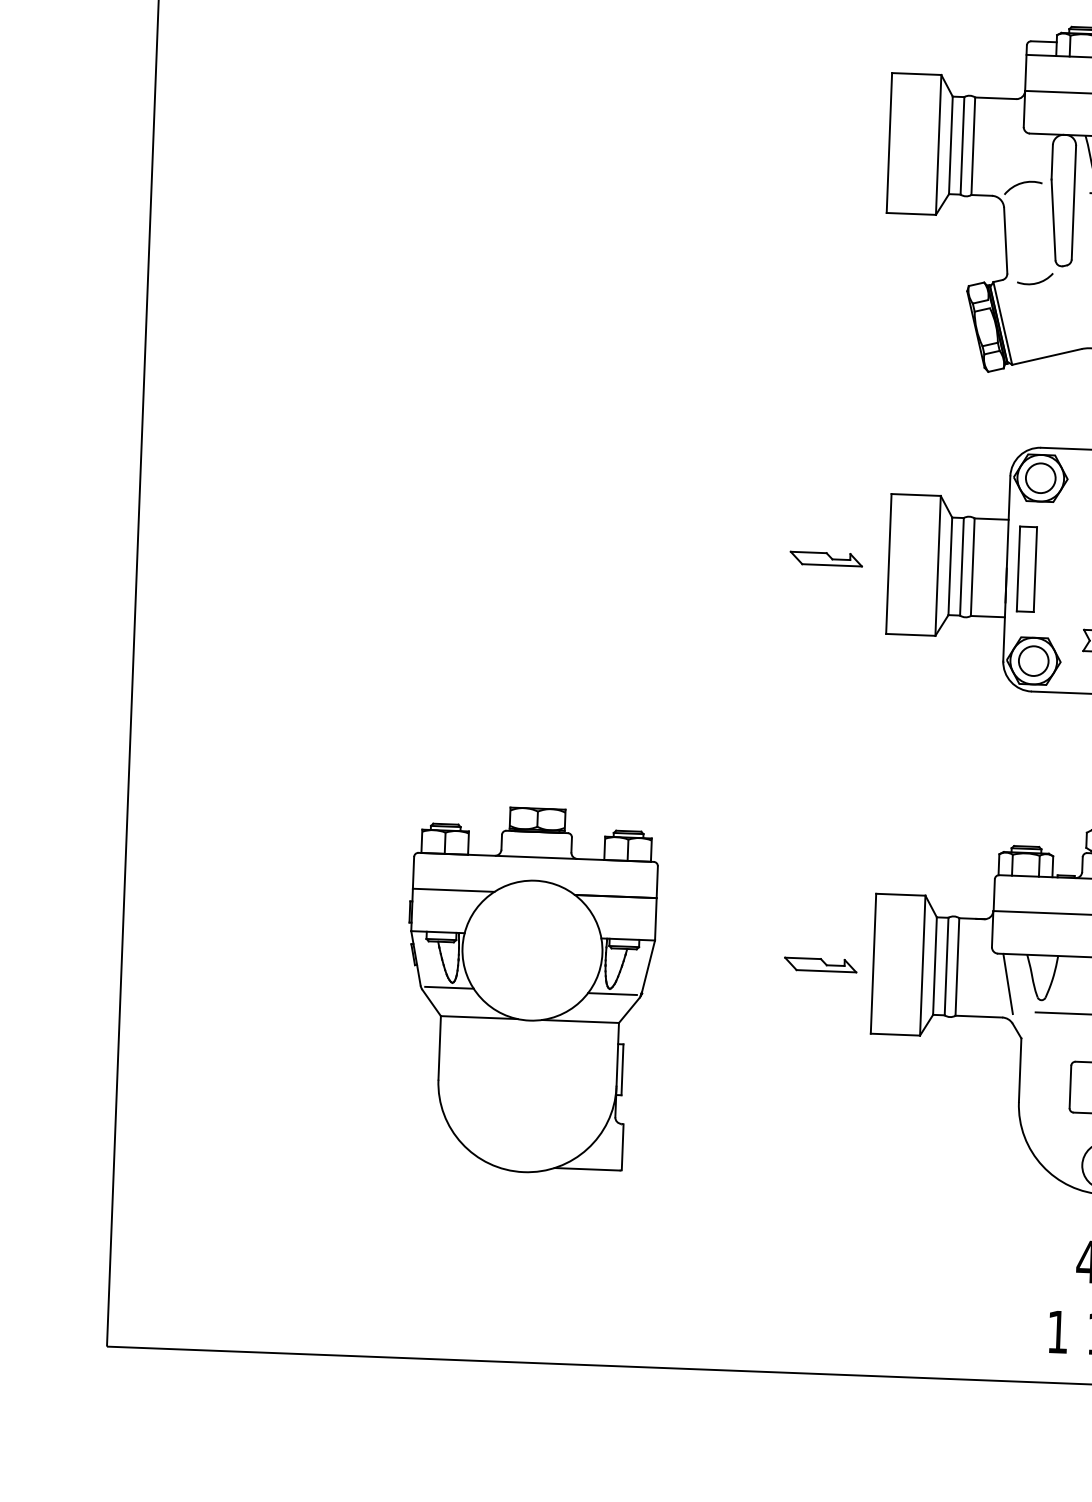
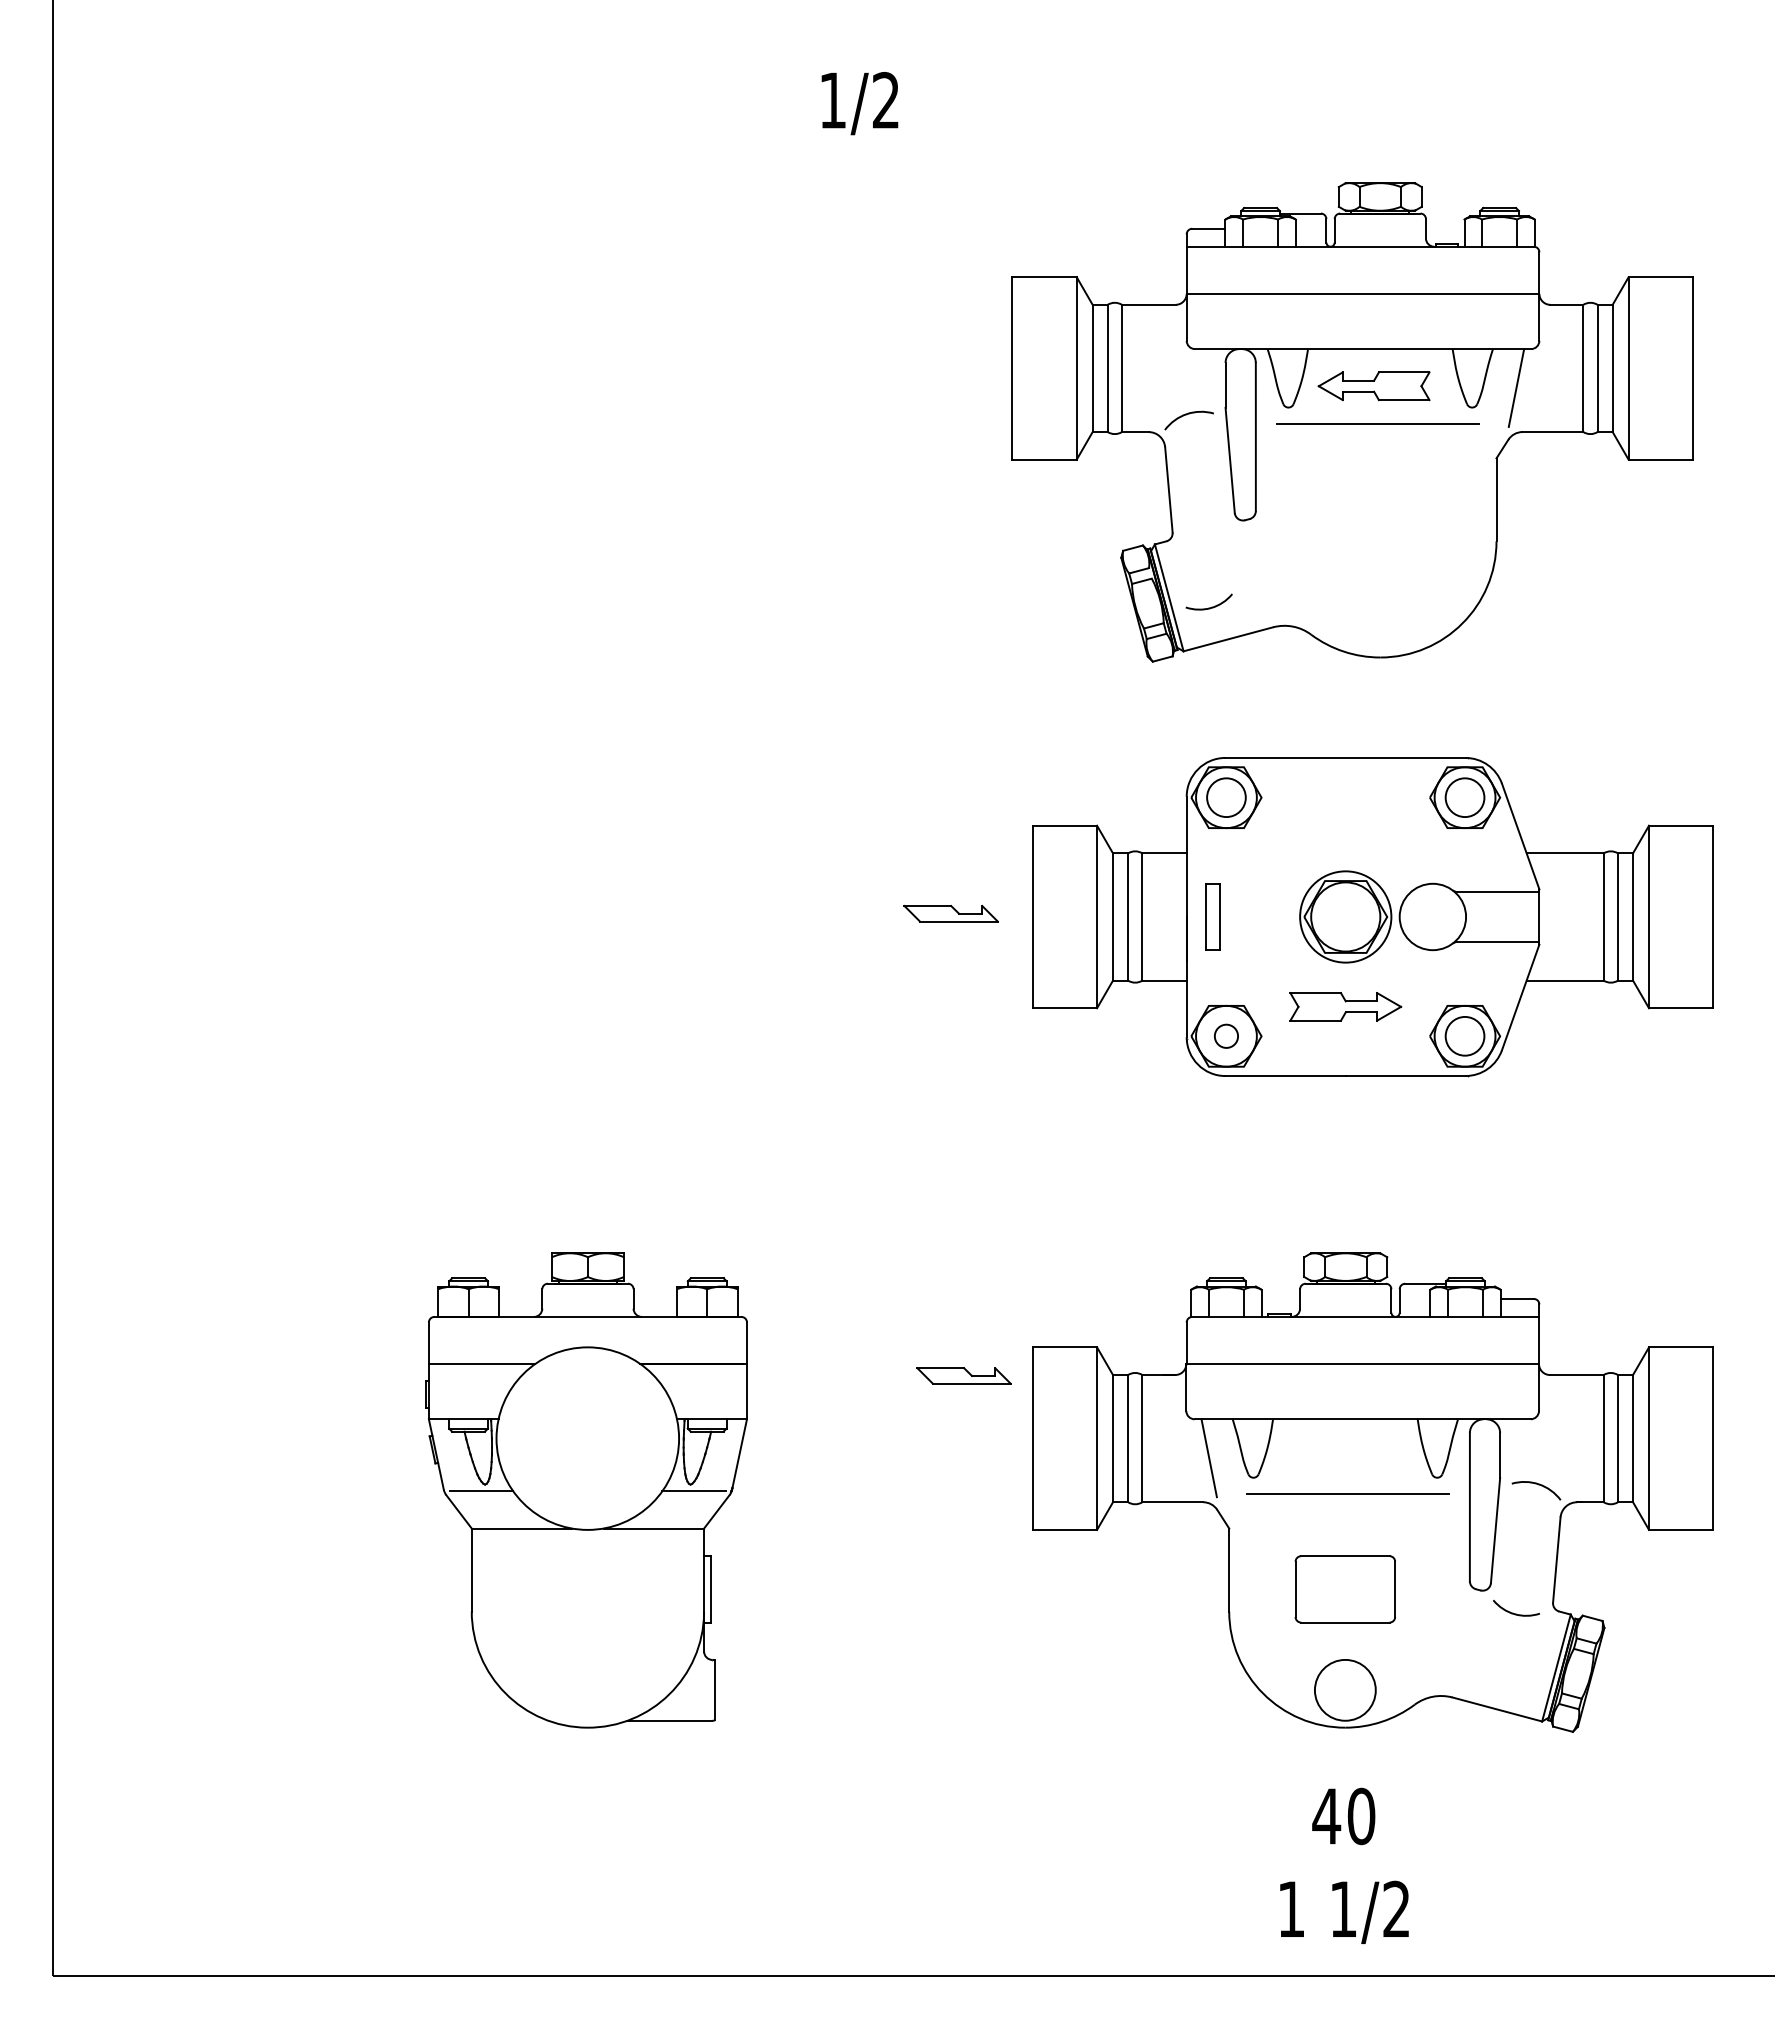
arc: (1036, 282) -> (1211, 606), moved
part: (1026, 568) -> (1212, 916), size x0.6
circle: (1033, 660) -> (1226, 1035), size x0.6
part: (820, 964) -> (963, 1375), moved

